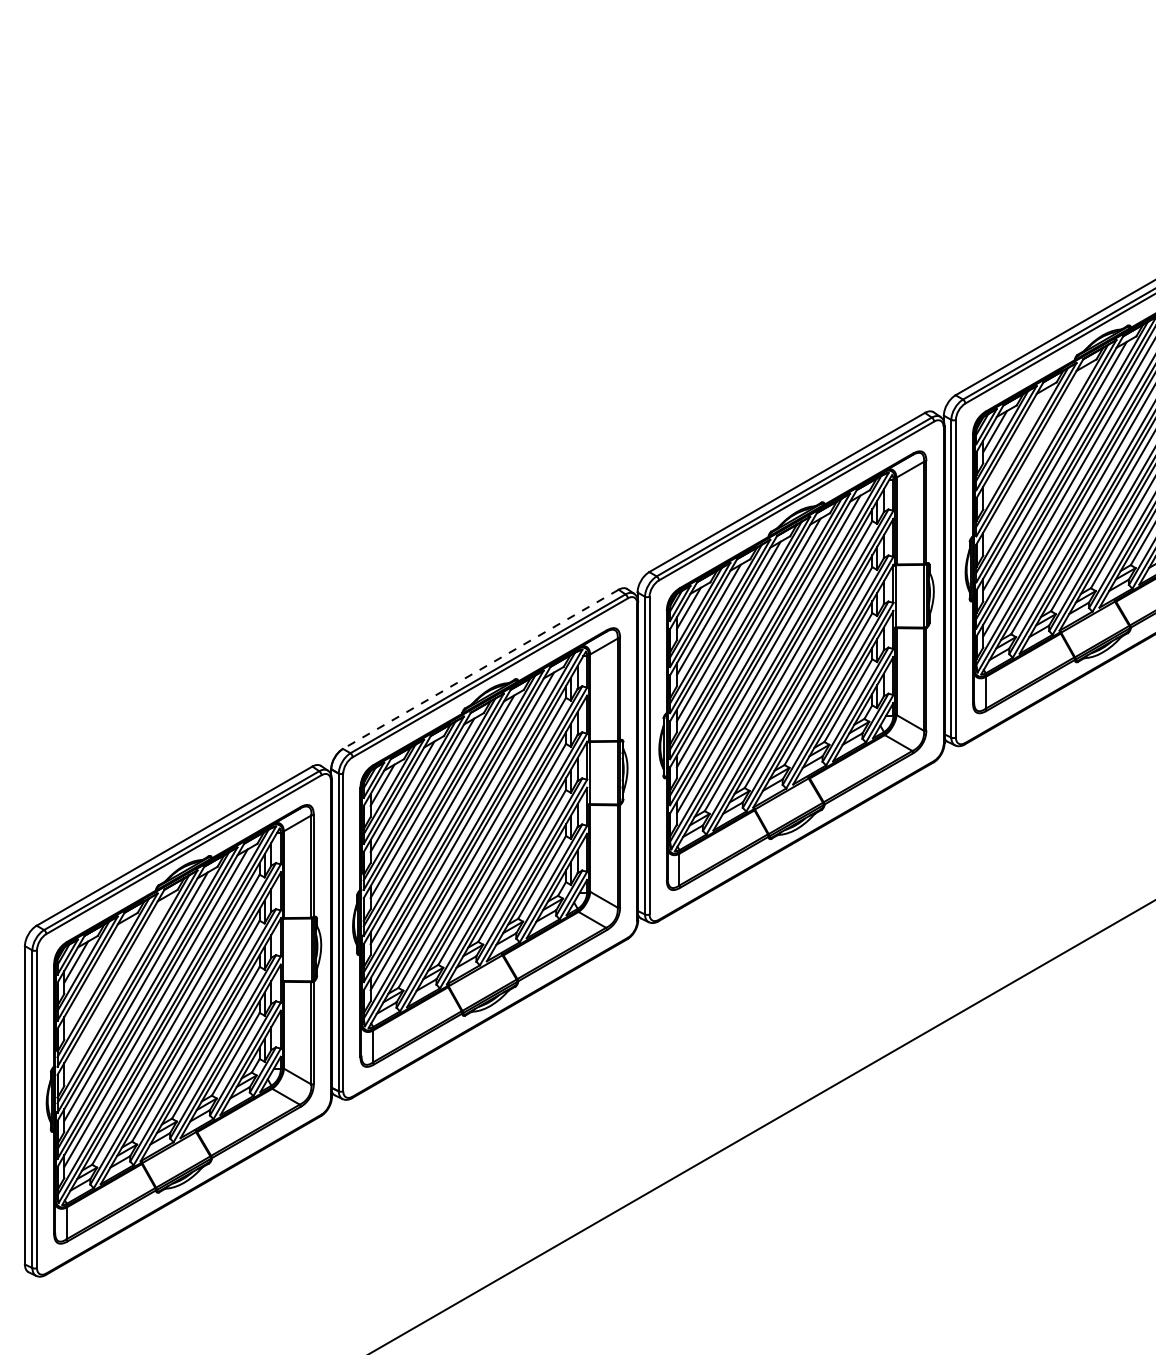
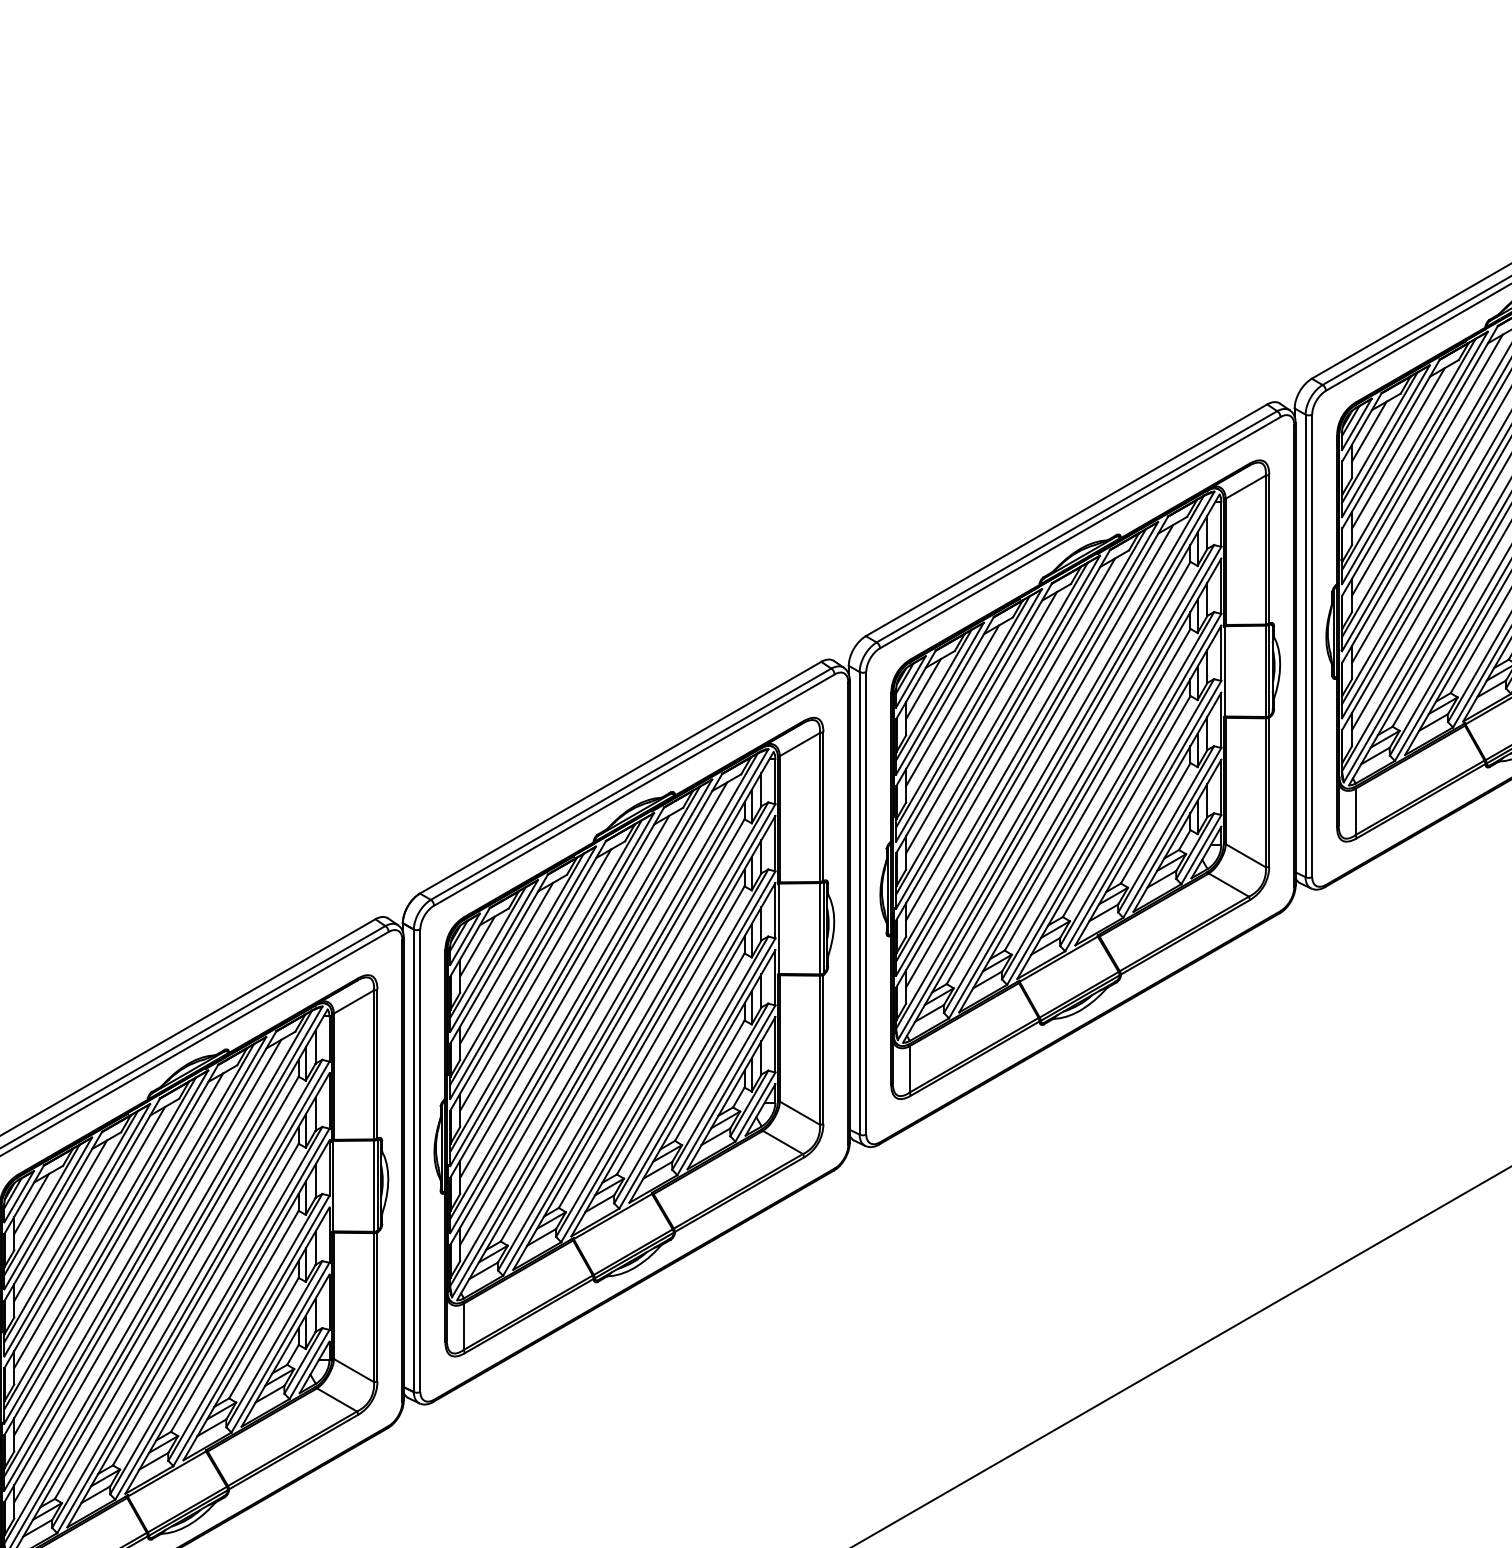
line: (1014, 443) -> (1397, 448), added
line: (1034, 454) -> (1426, 464), added
line: (480, 669) -> (620, 777), dashed -> solid
line: (96, 973) -> (61, 1220), added
line: (115, 984) -> (88, 1236), added

